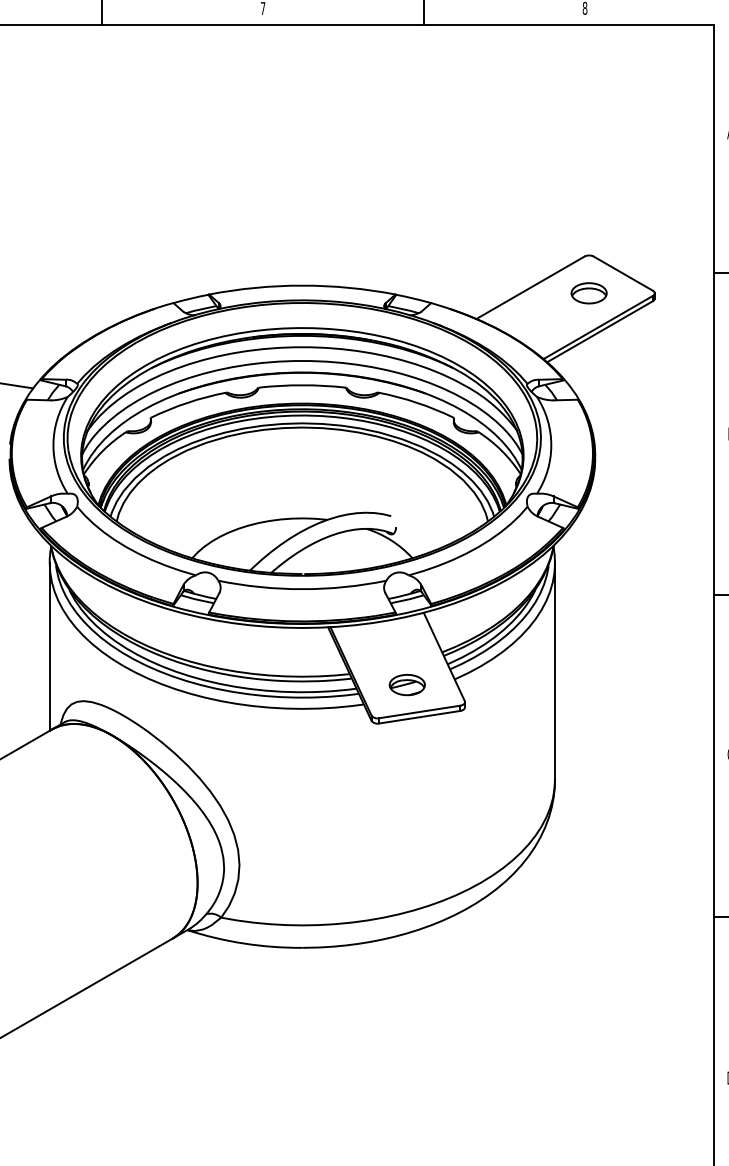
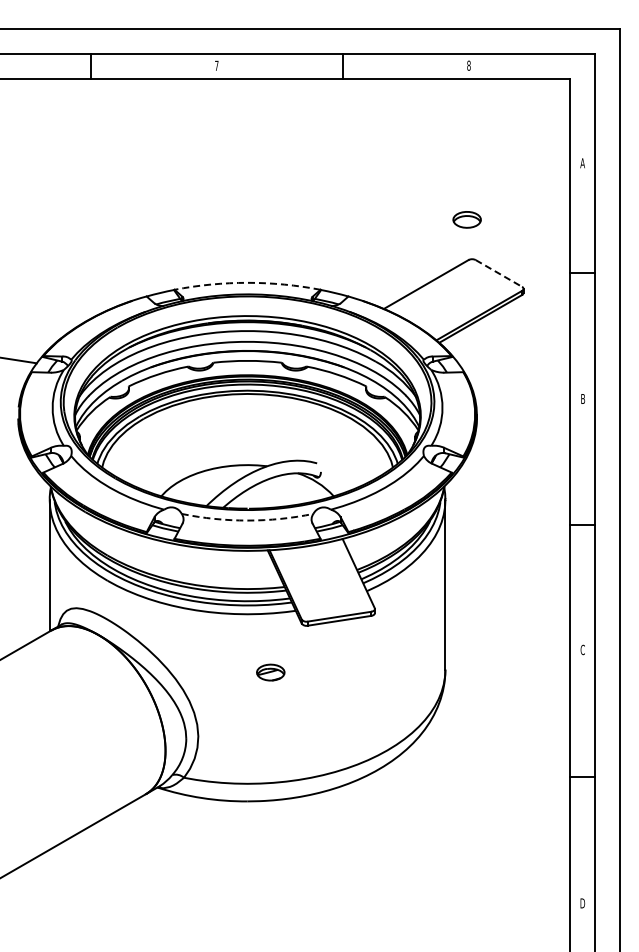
line: (622, 273) -> (498, 273), solid -> dashed
arc: (302, 285) -> (247, 282), solid -> dashed
part: (588, 292) -> (466, 219), moved
arc: (302, 589) -> (247, 520), solid -> dashed
part: (406, 684) -> (270, 672), moved

